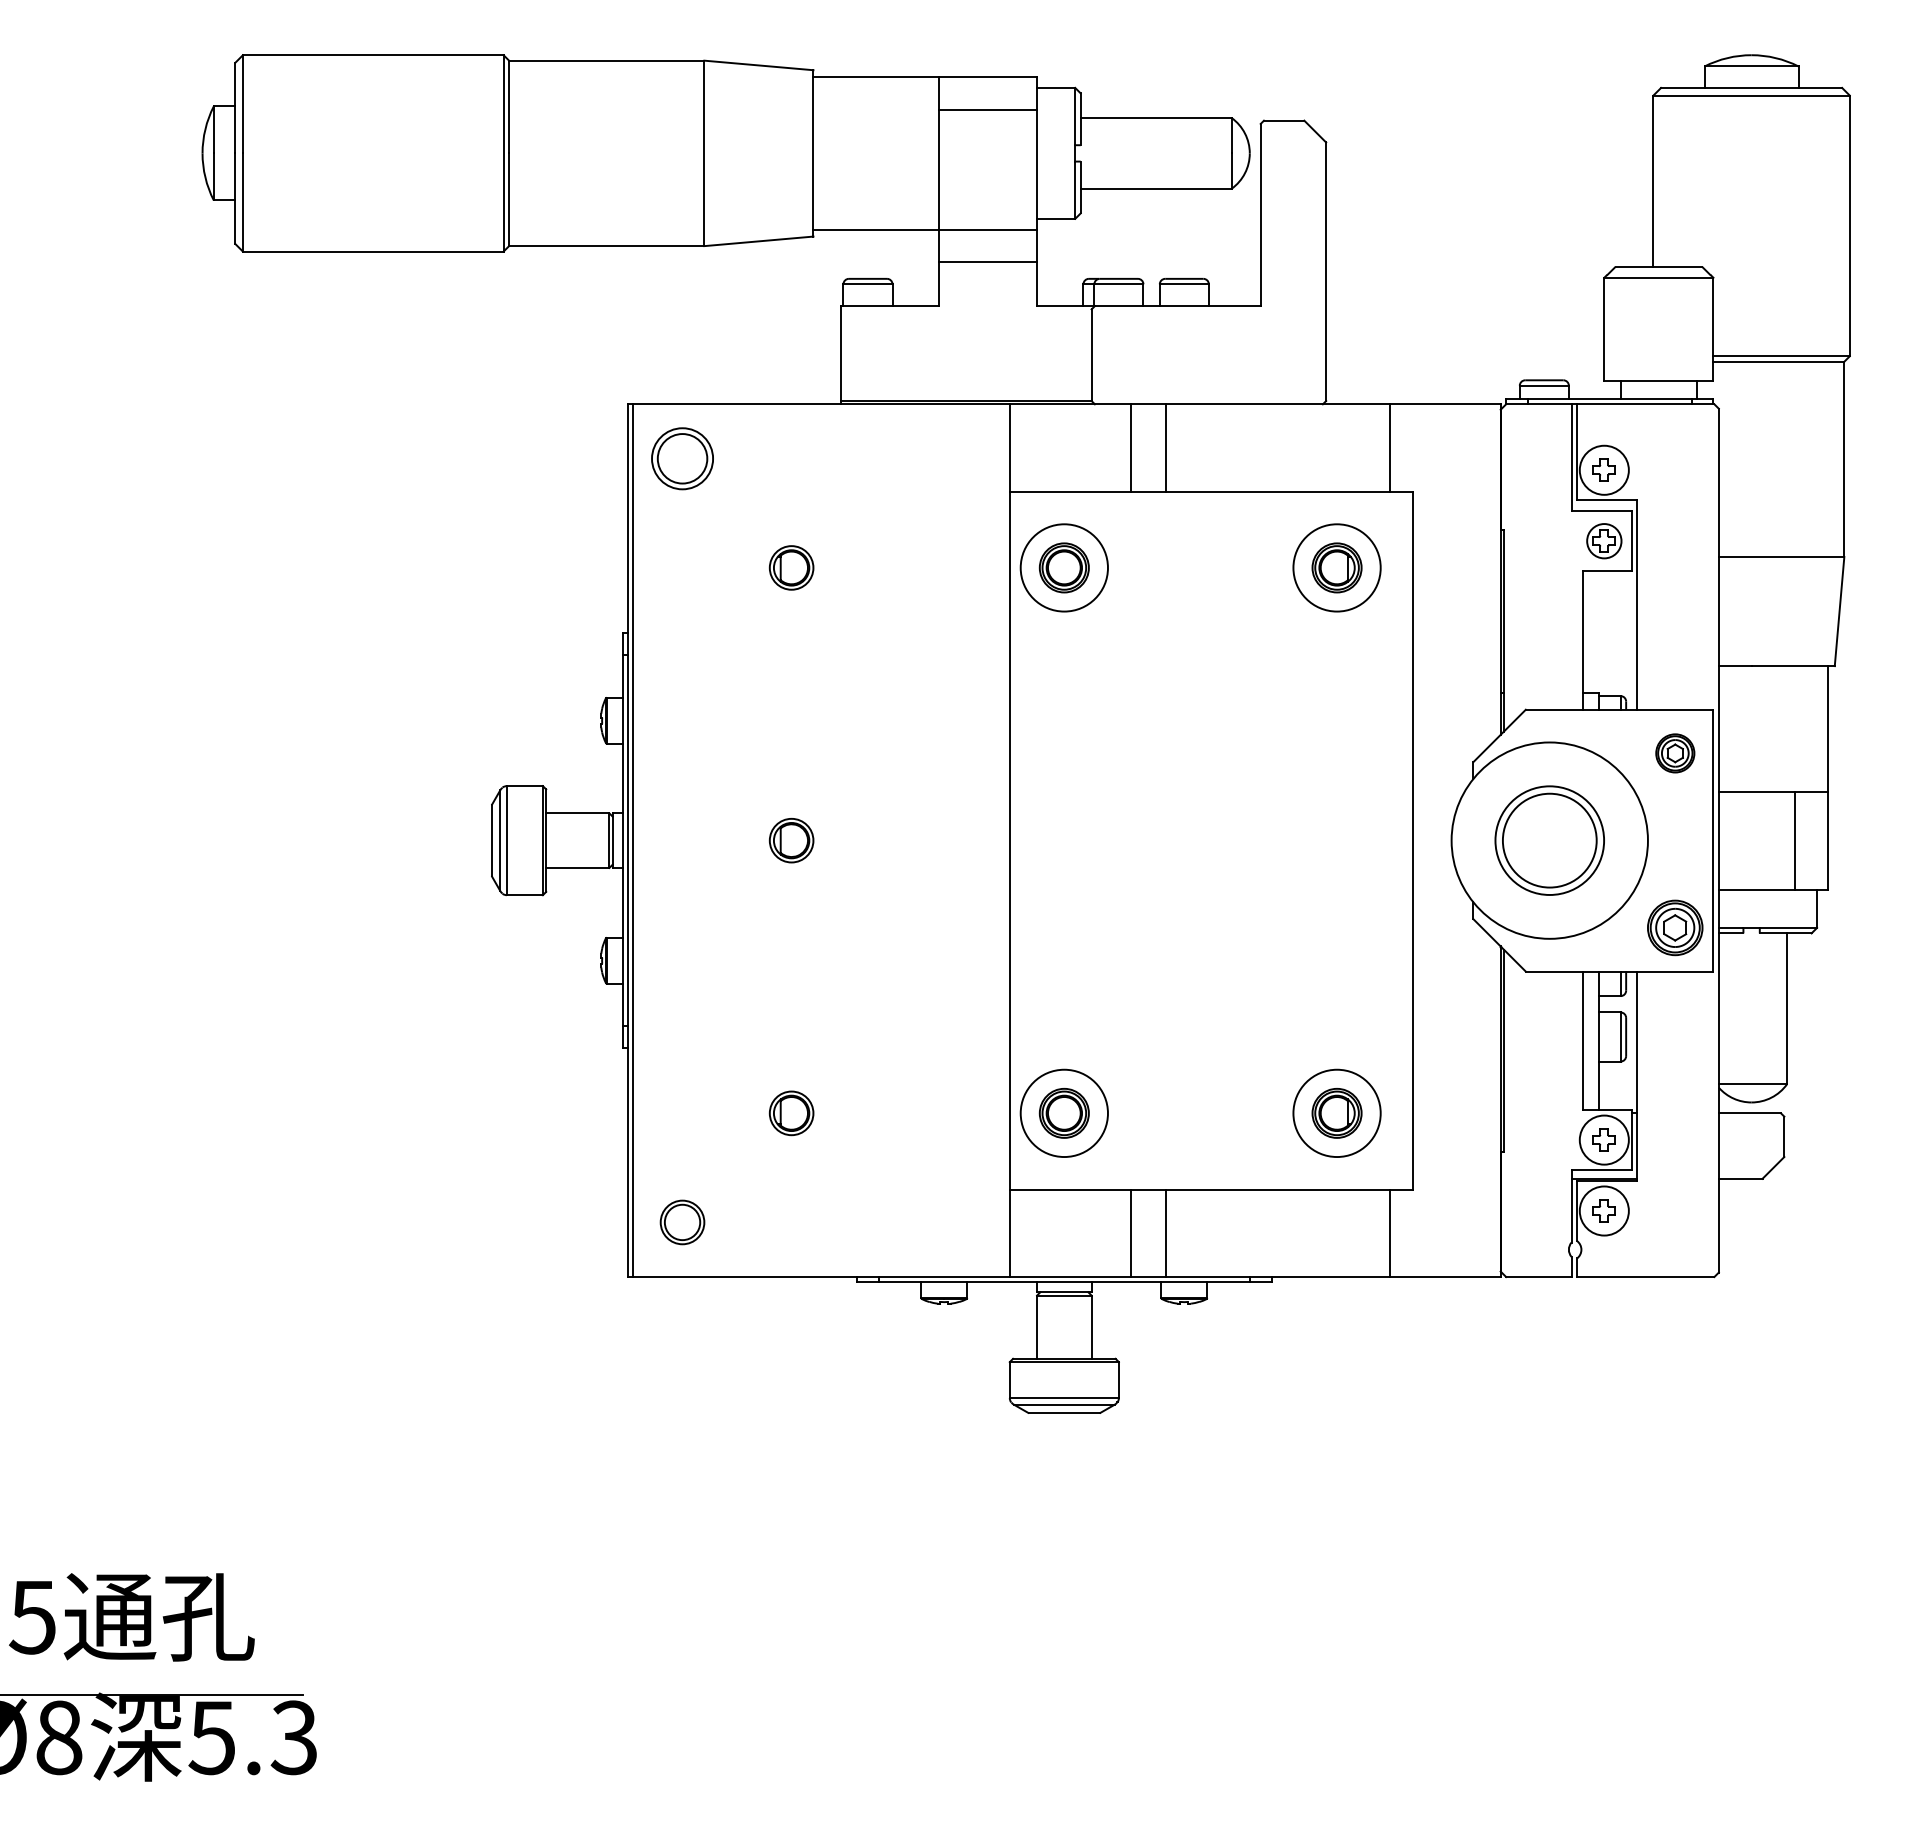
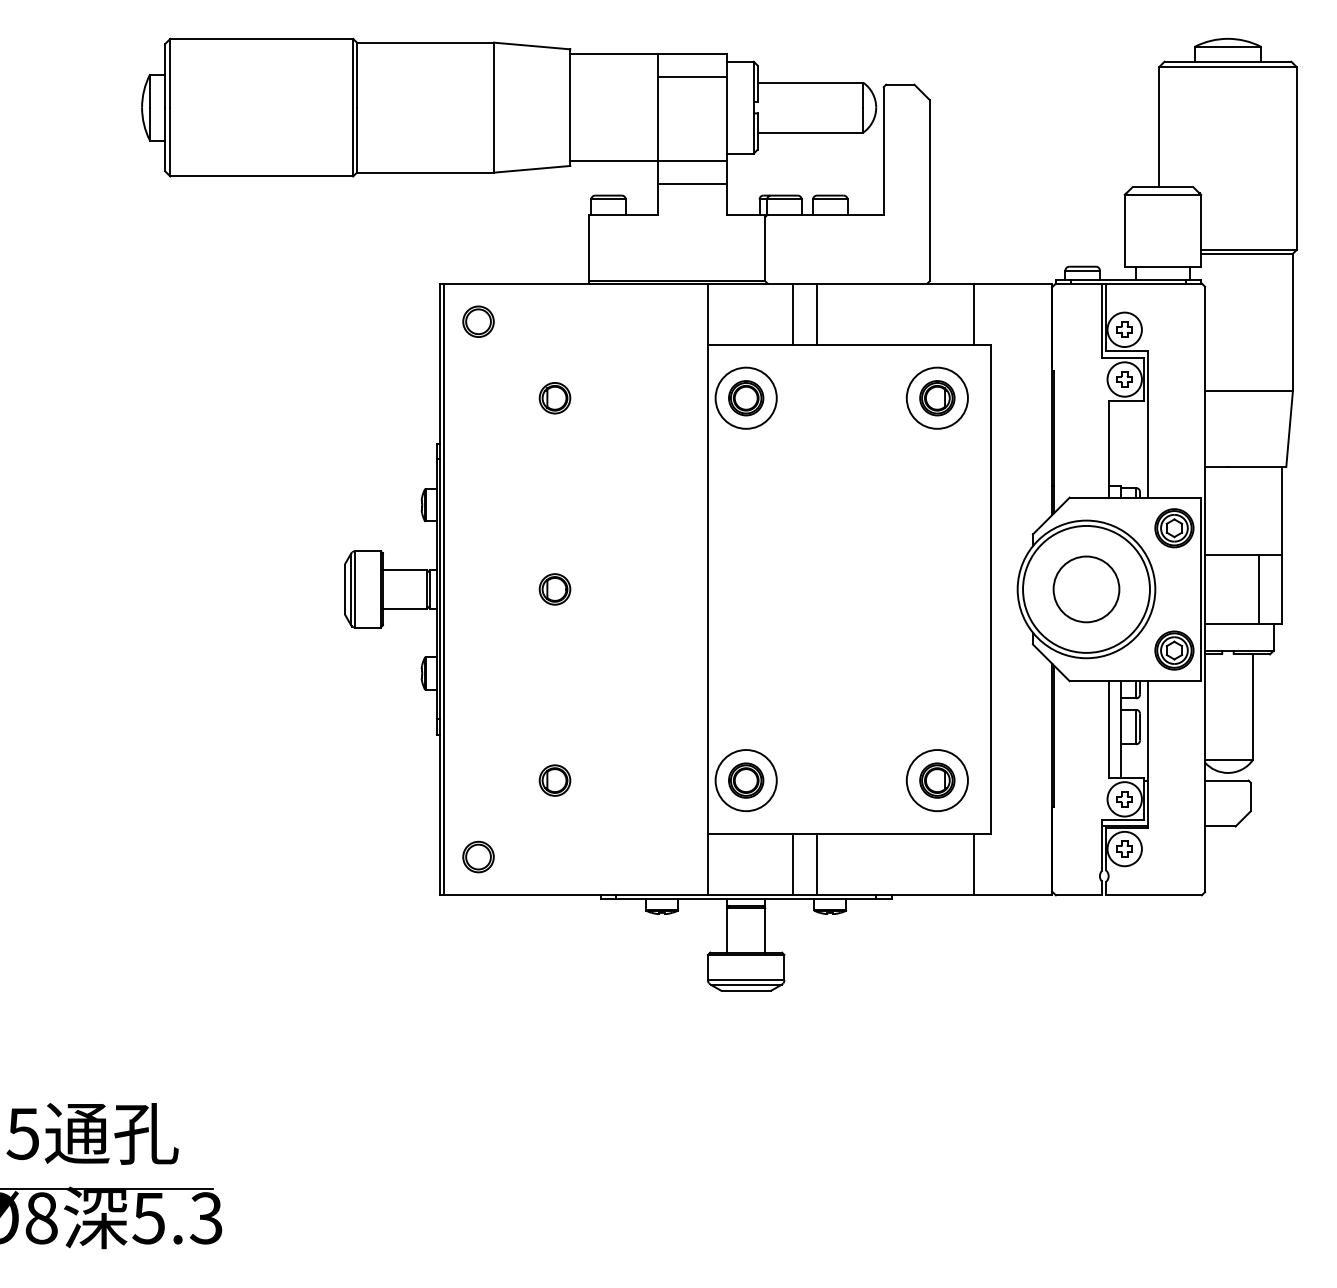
part: (682, 458) -> (478, 321), size x0.71
circle: (1603, 540) -> (1124, 379), size x1.43
part: (1675, 753) -> (1174, 528), size x1.43
circle: (1549, 840) -> (1086, 589), size x1.67

